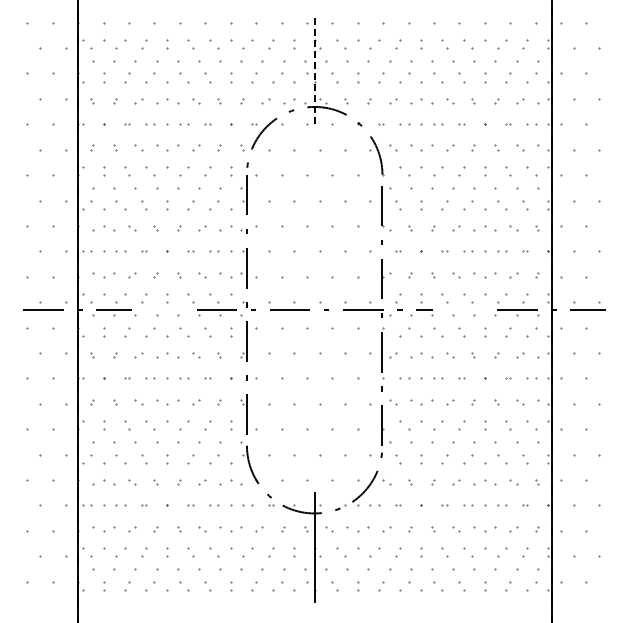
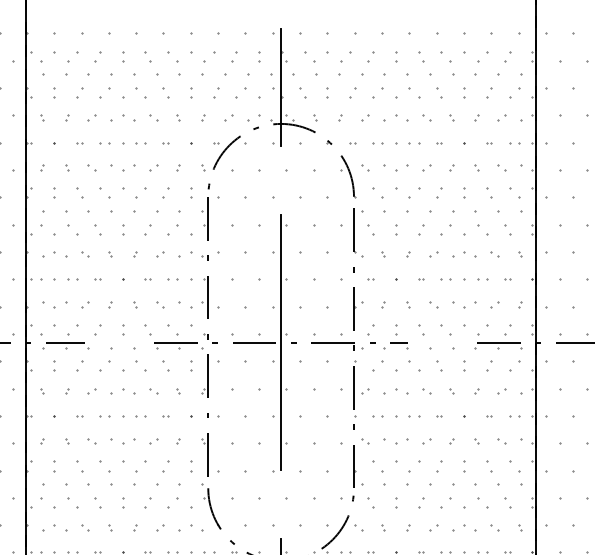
line: (314, 73) -> (280, 87), dashed -> solid
line: (314, 310) -> (280, 342), added

